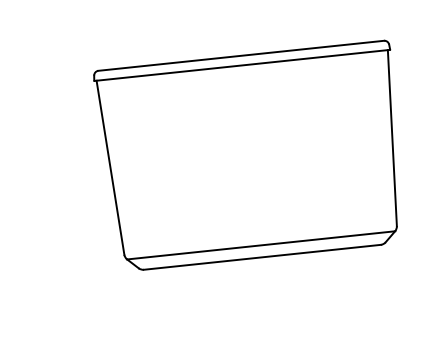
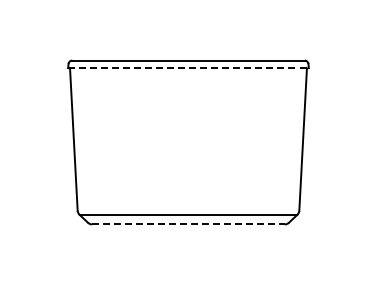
line: (242, 65) -> (188, 68), solid -> dashed
line: (262, 257) -> (188, 224), solid -> dashed

